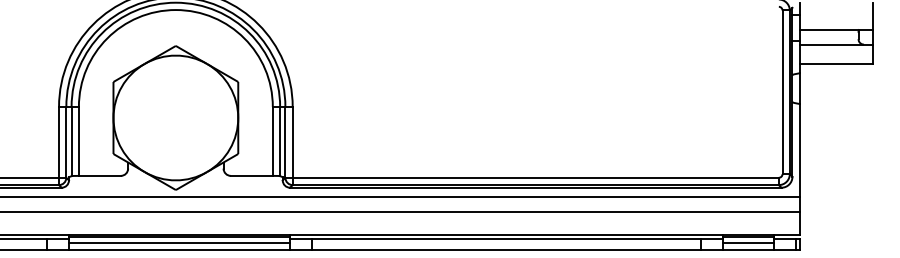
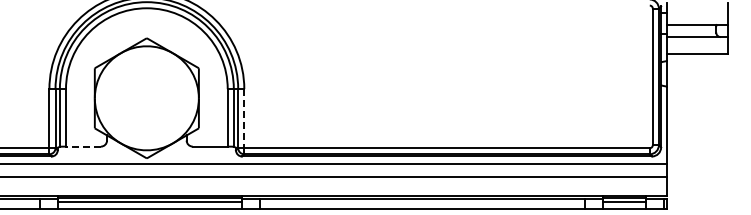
line: (292, 142) -> (244, 118), solid -> dashed
line: (98, 175) -> (82, 146), solid -> dashed

